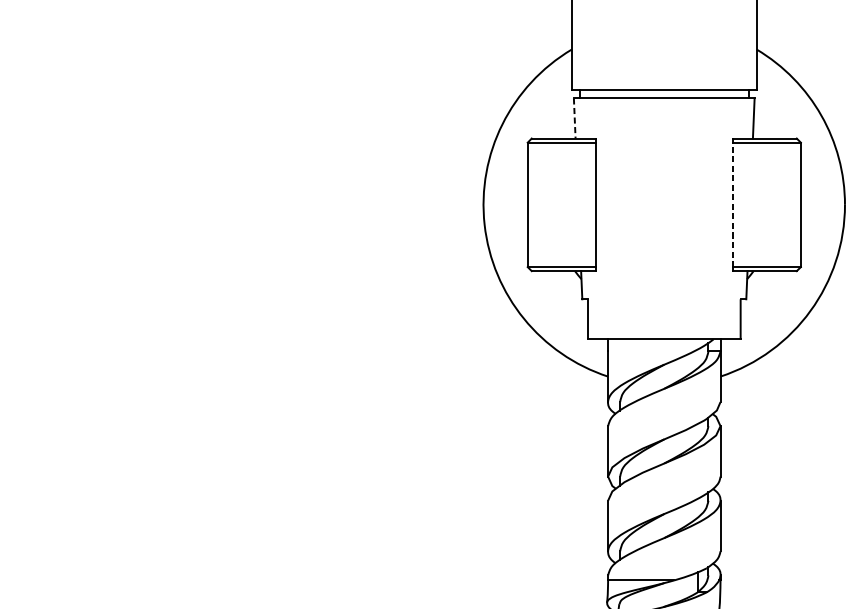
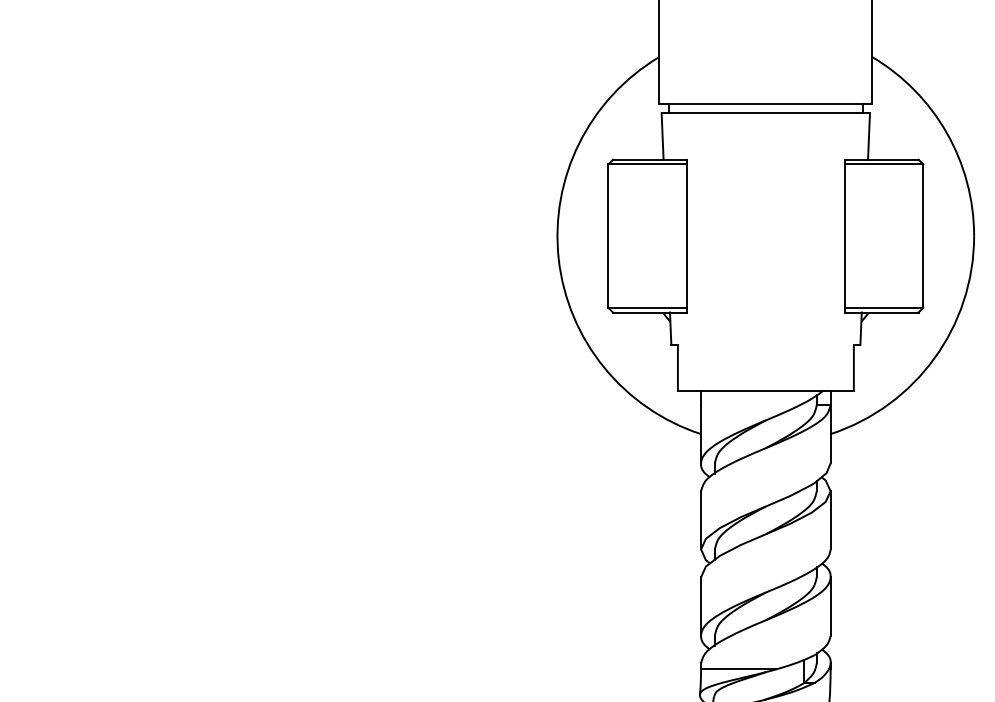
line: (574, 119) -> (662, 137), dashed -> solid
line: (732, 205) -> (844, 236), dashed -> solid

